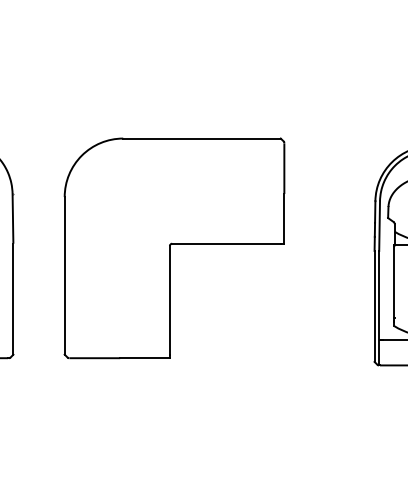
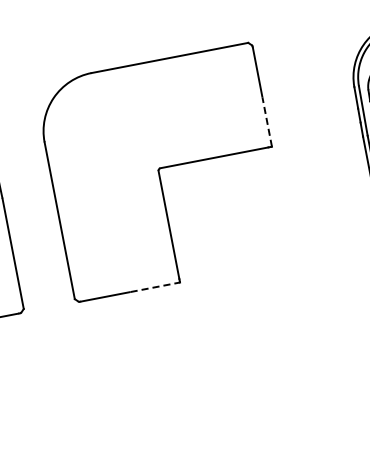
line: (284, 218) -> (267, 121), solid -> dashed
line: (145, 358) -> (155, 287), solid -> dashed

